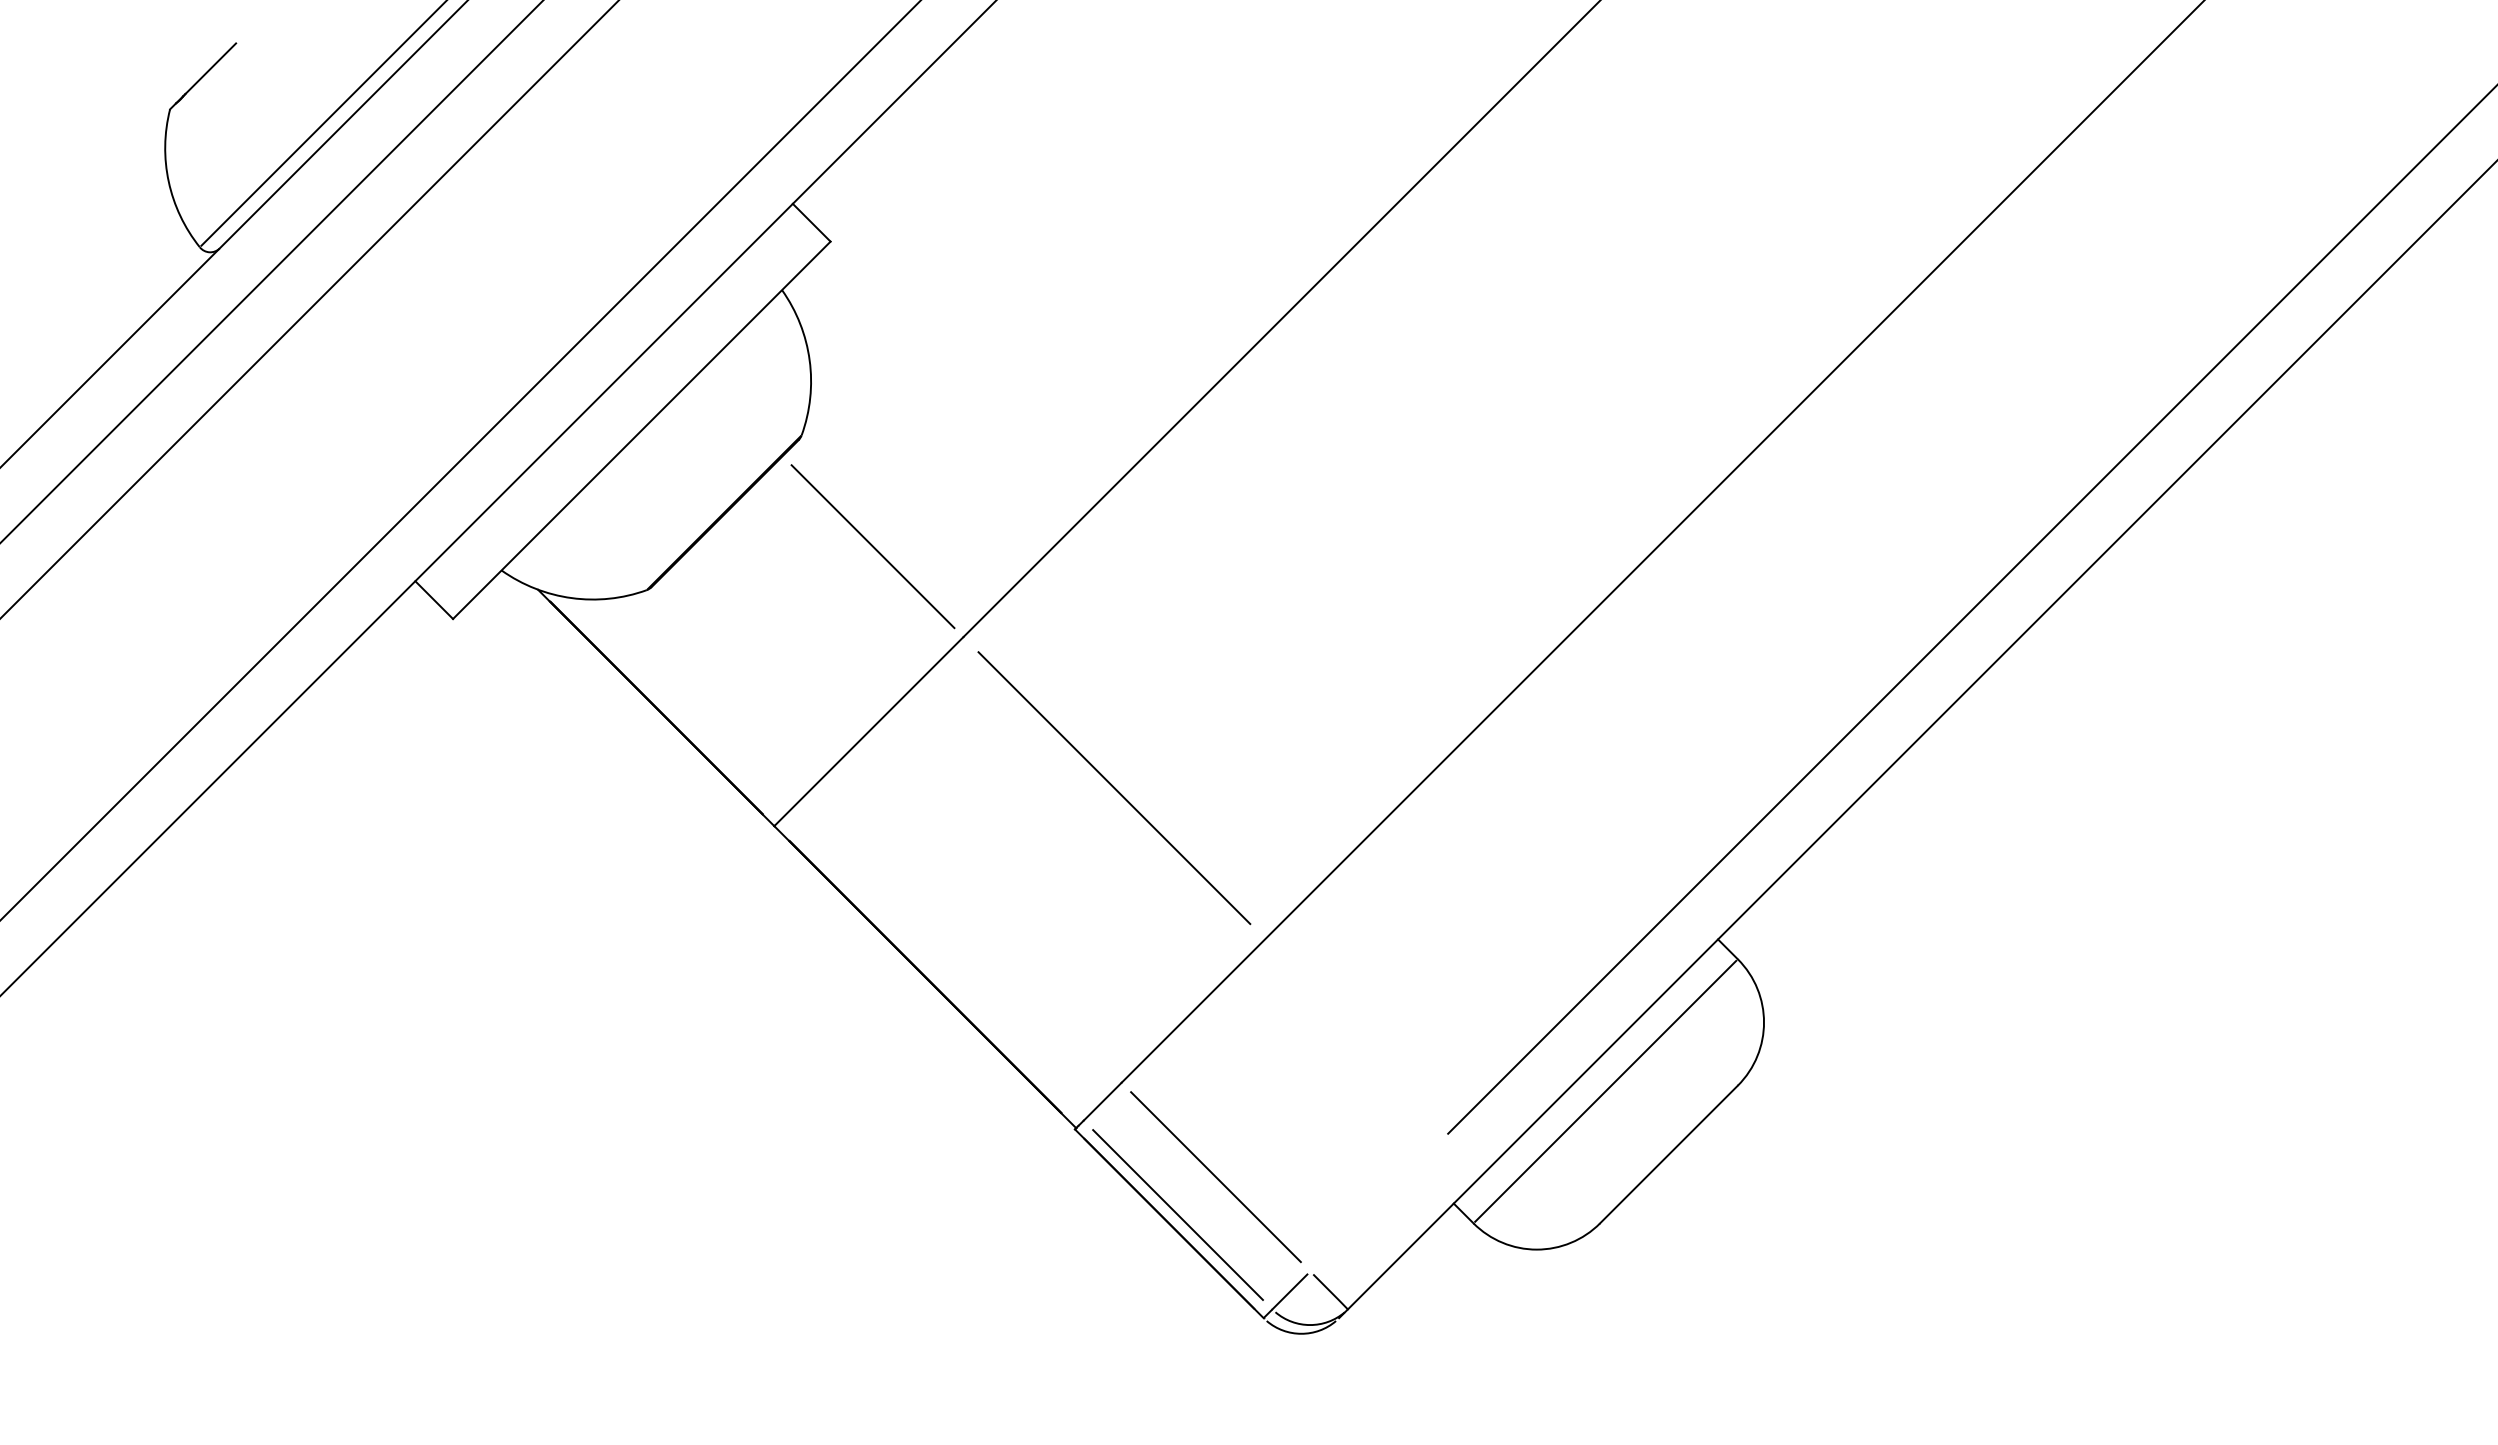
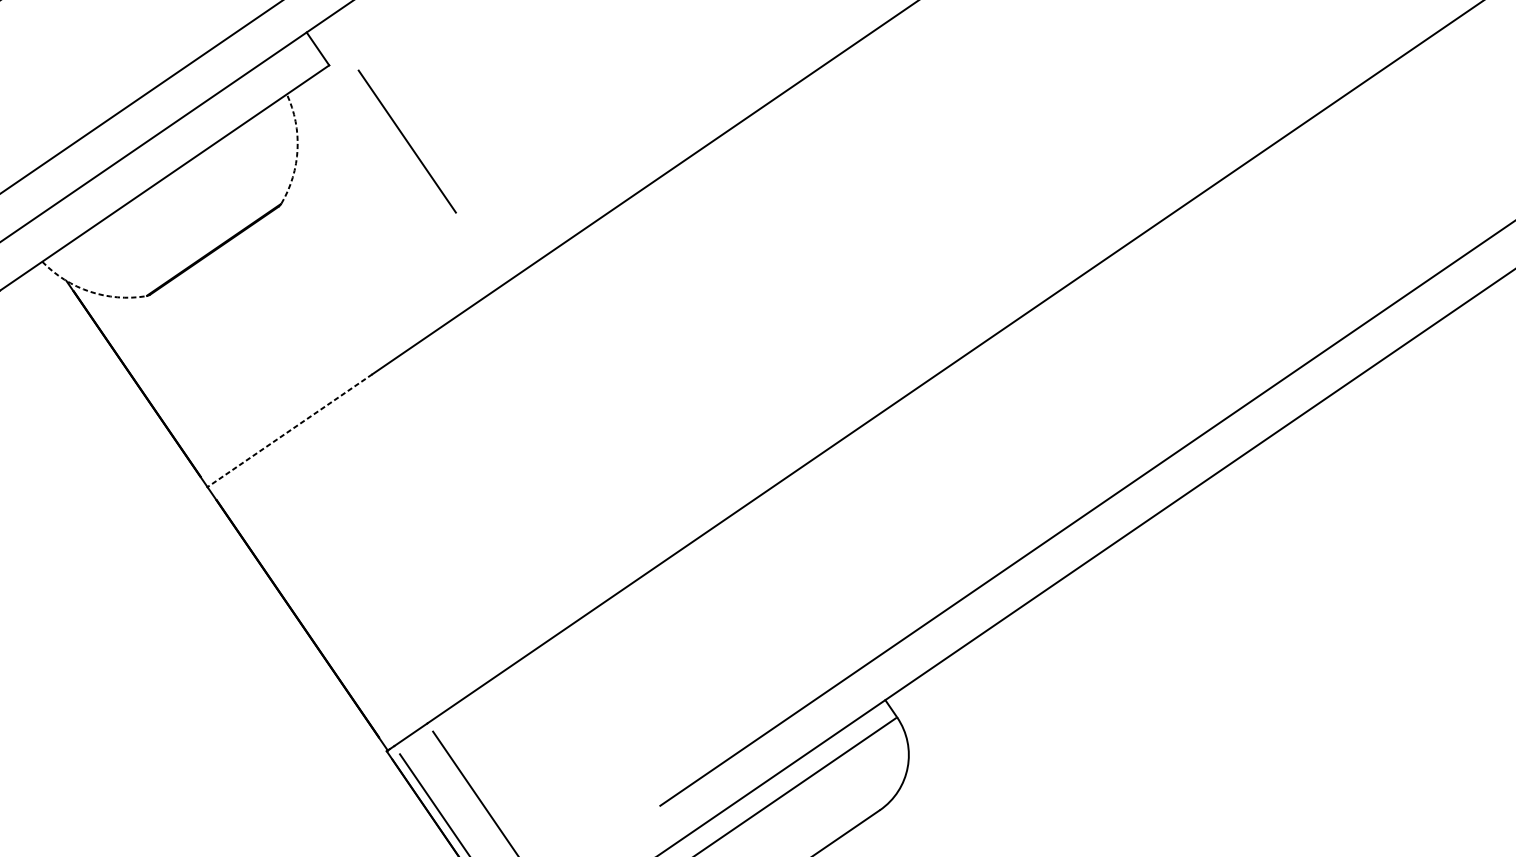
arc: (809, 360) -> (297, 149), solid -> dashed
line: (872, 546) -> (406, 141), moved
arc: (571, 598) -> (89, 291), solid -> dashed
line: (868, 731) -> (289, 430), solid -> dashed
line: (1114, 788) -> (462, 506), removed

